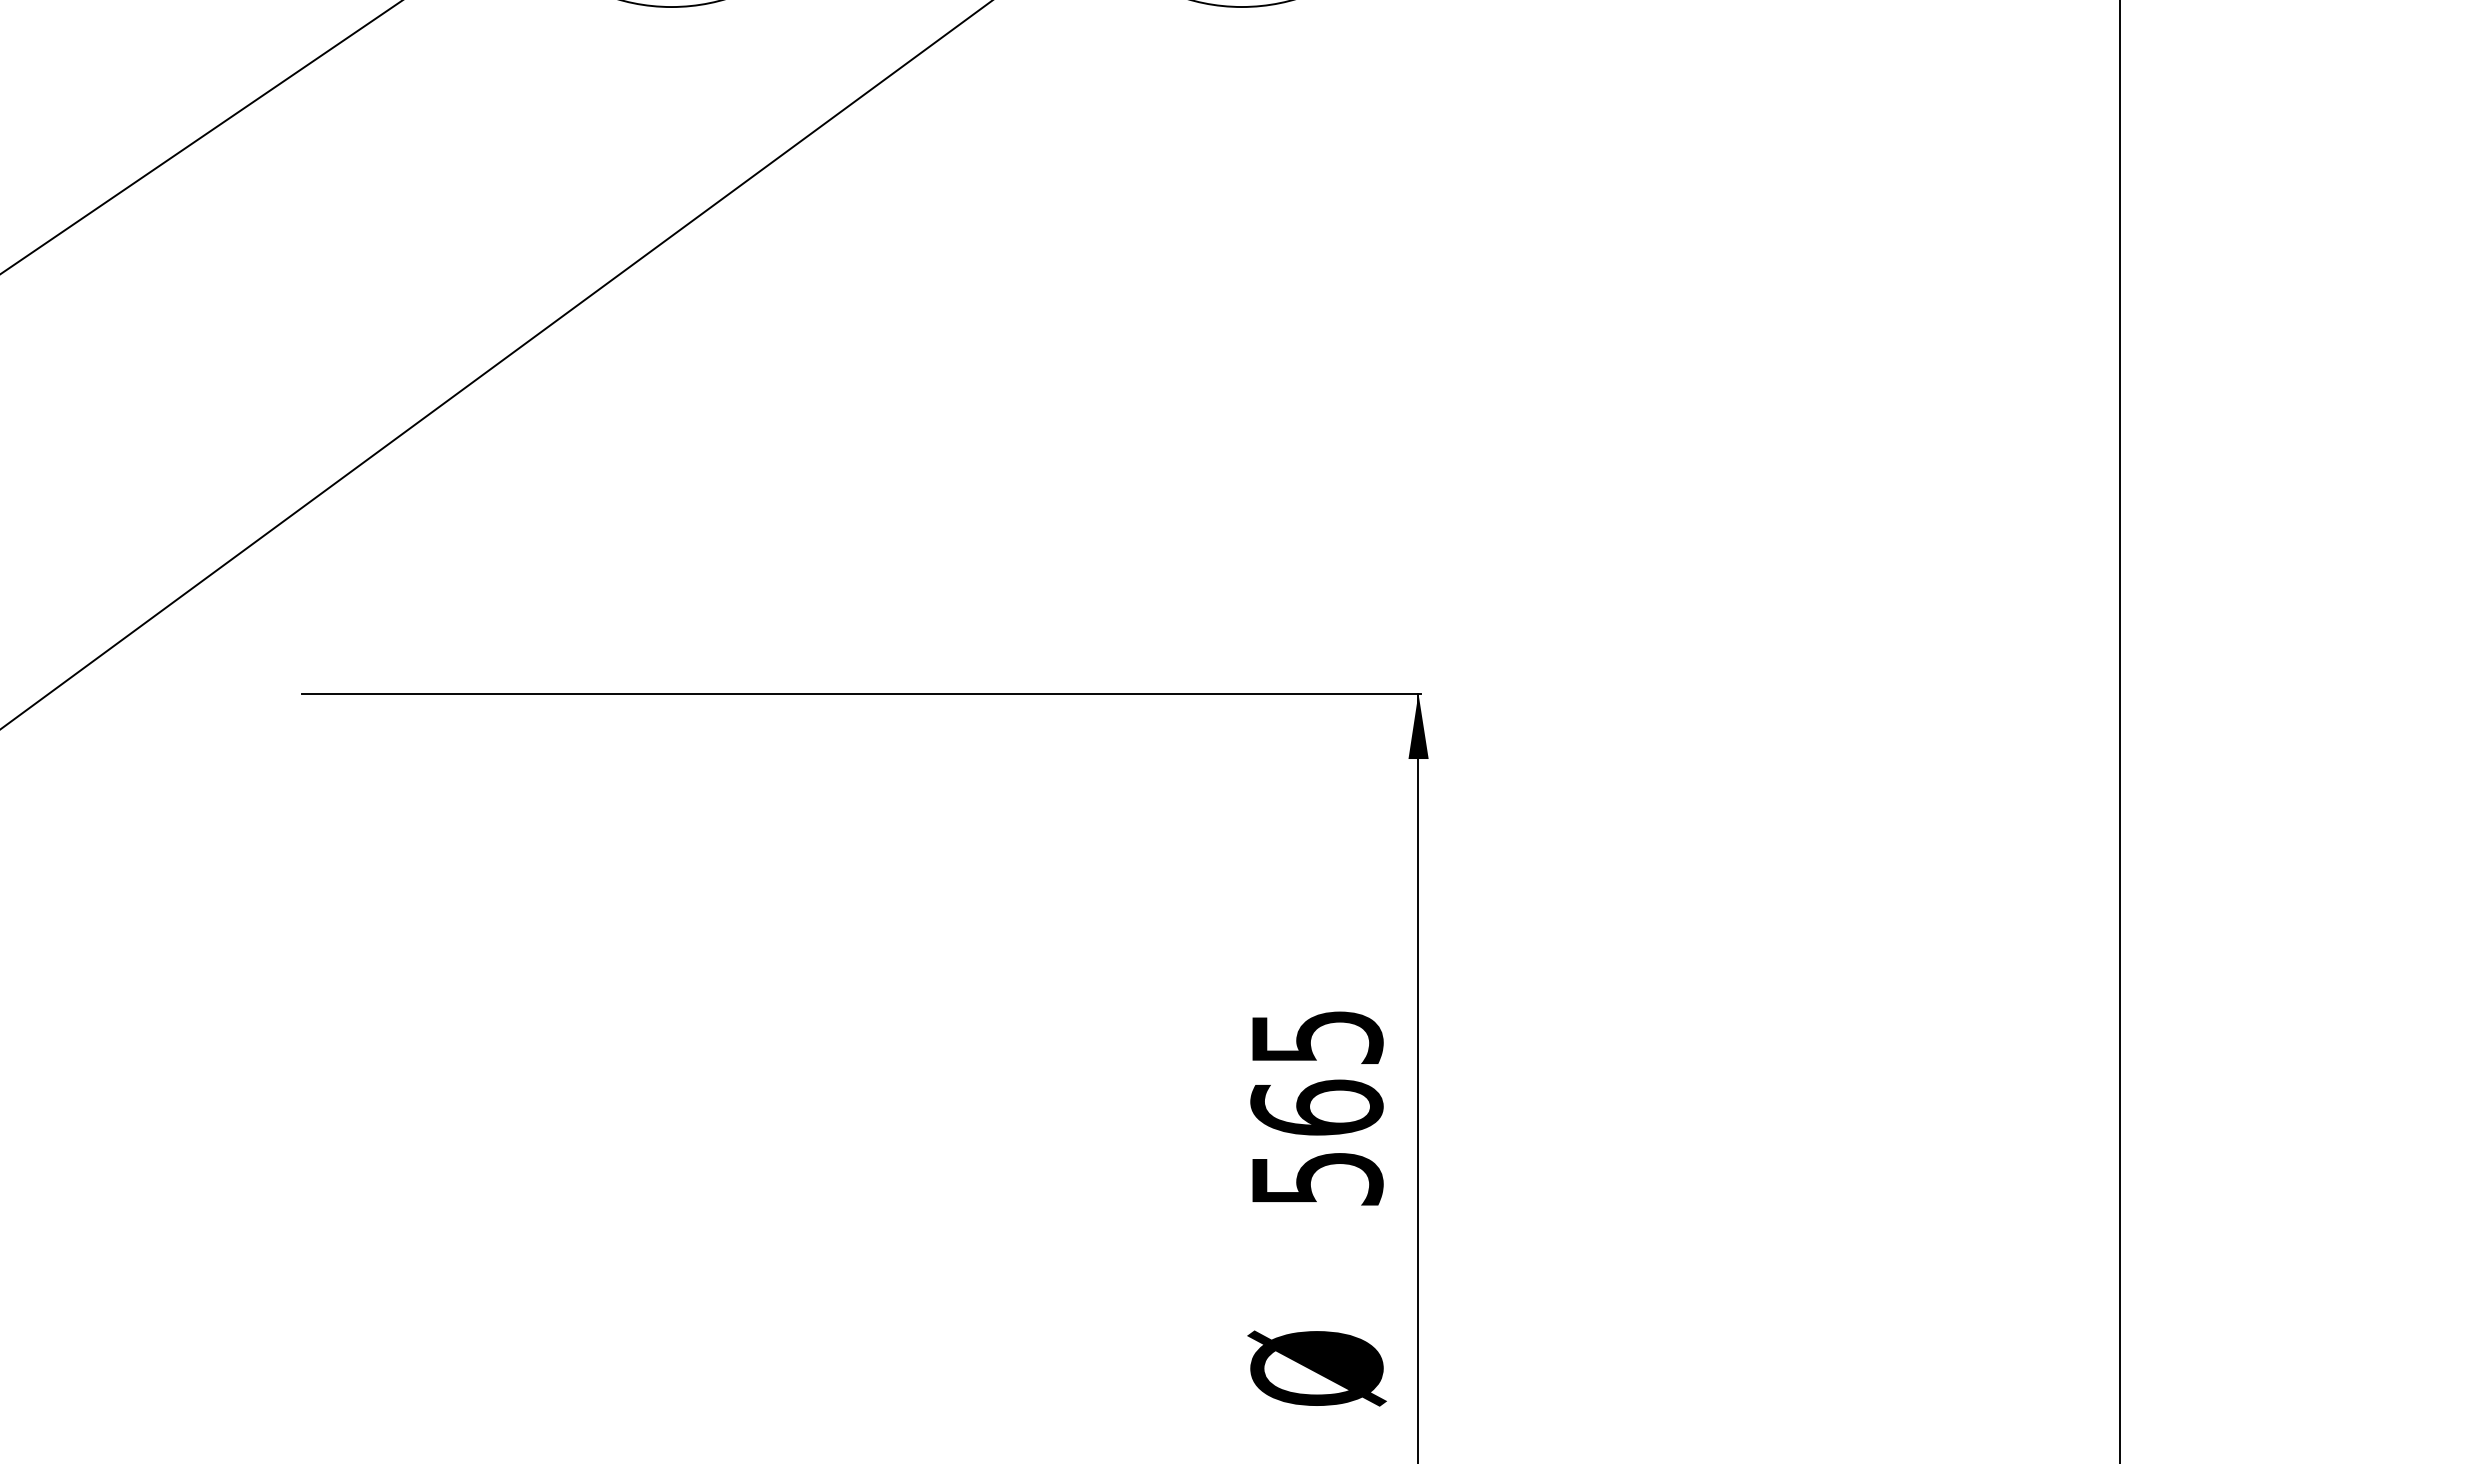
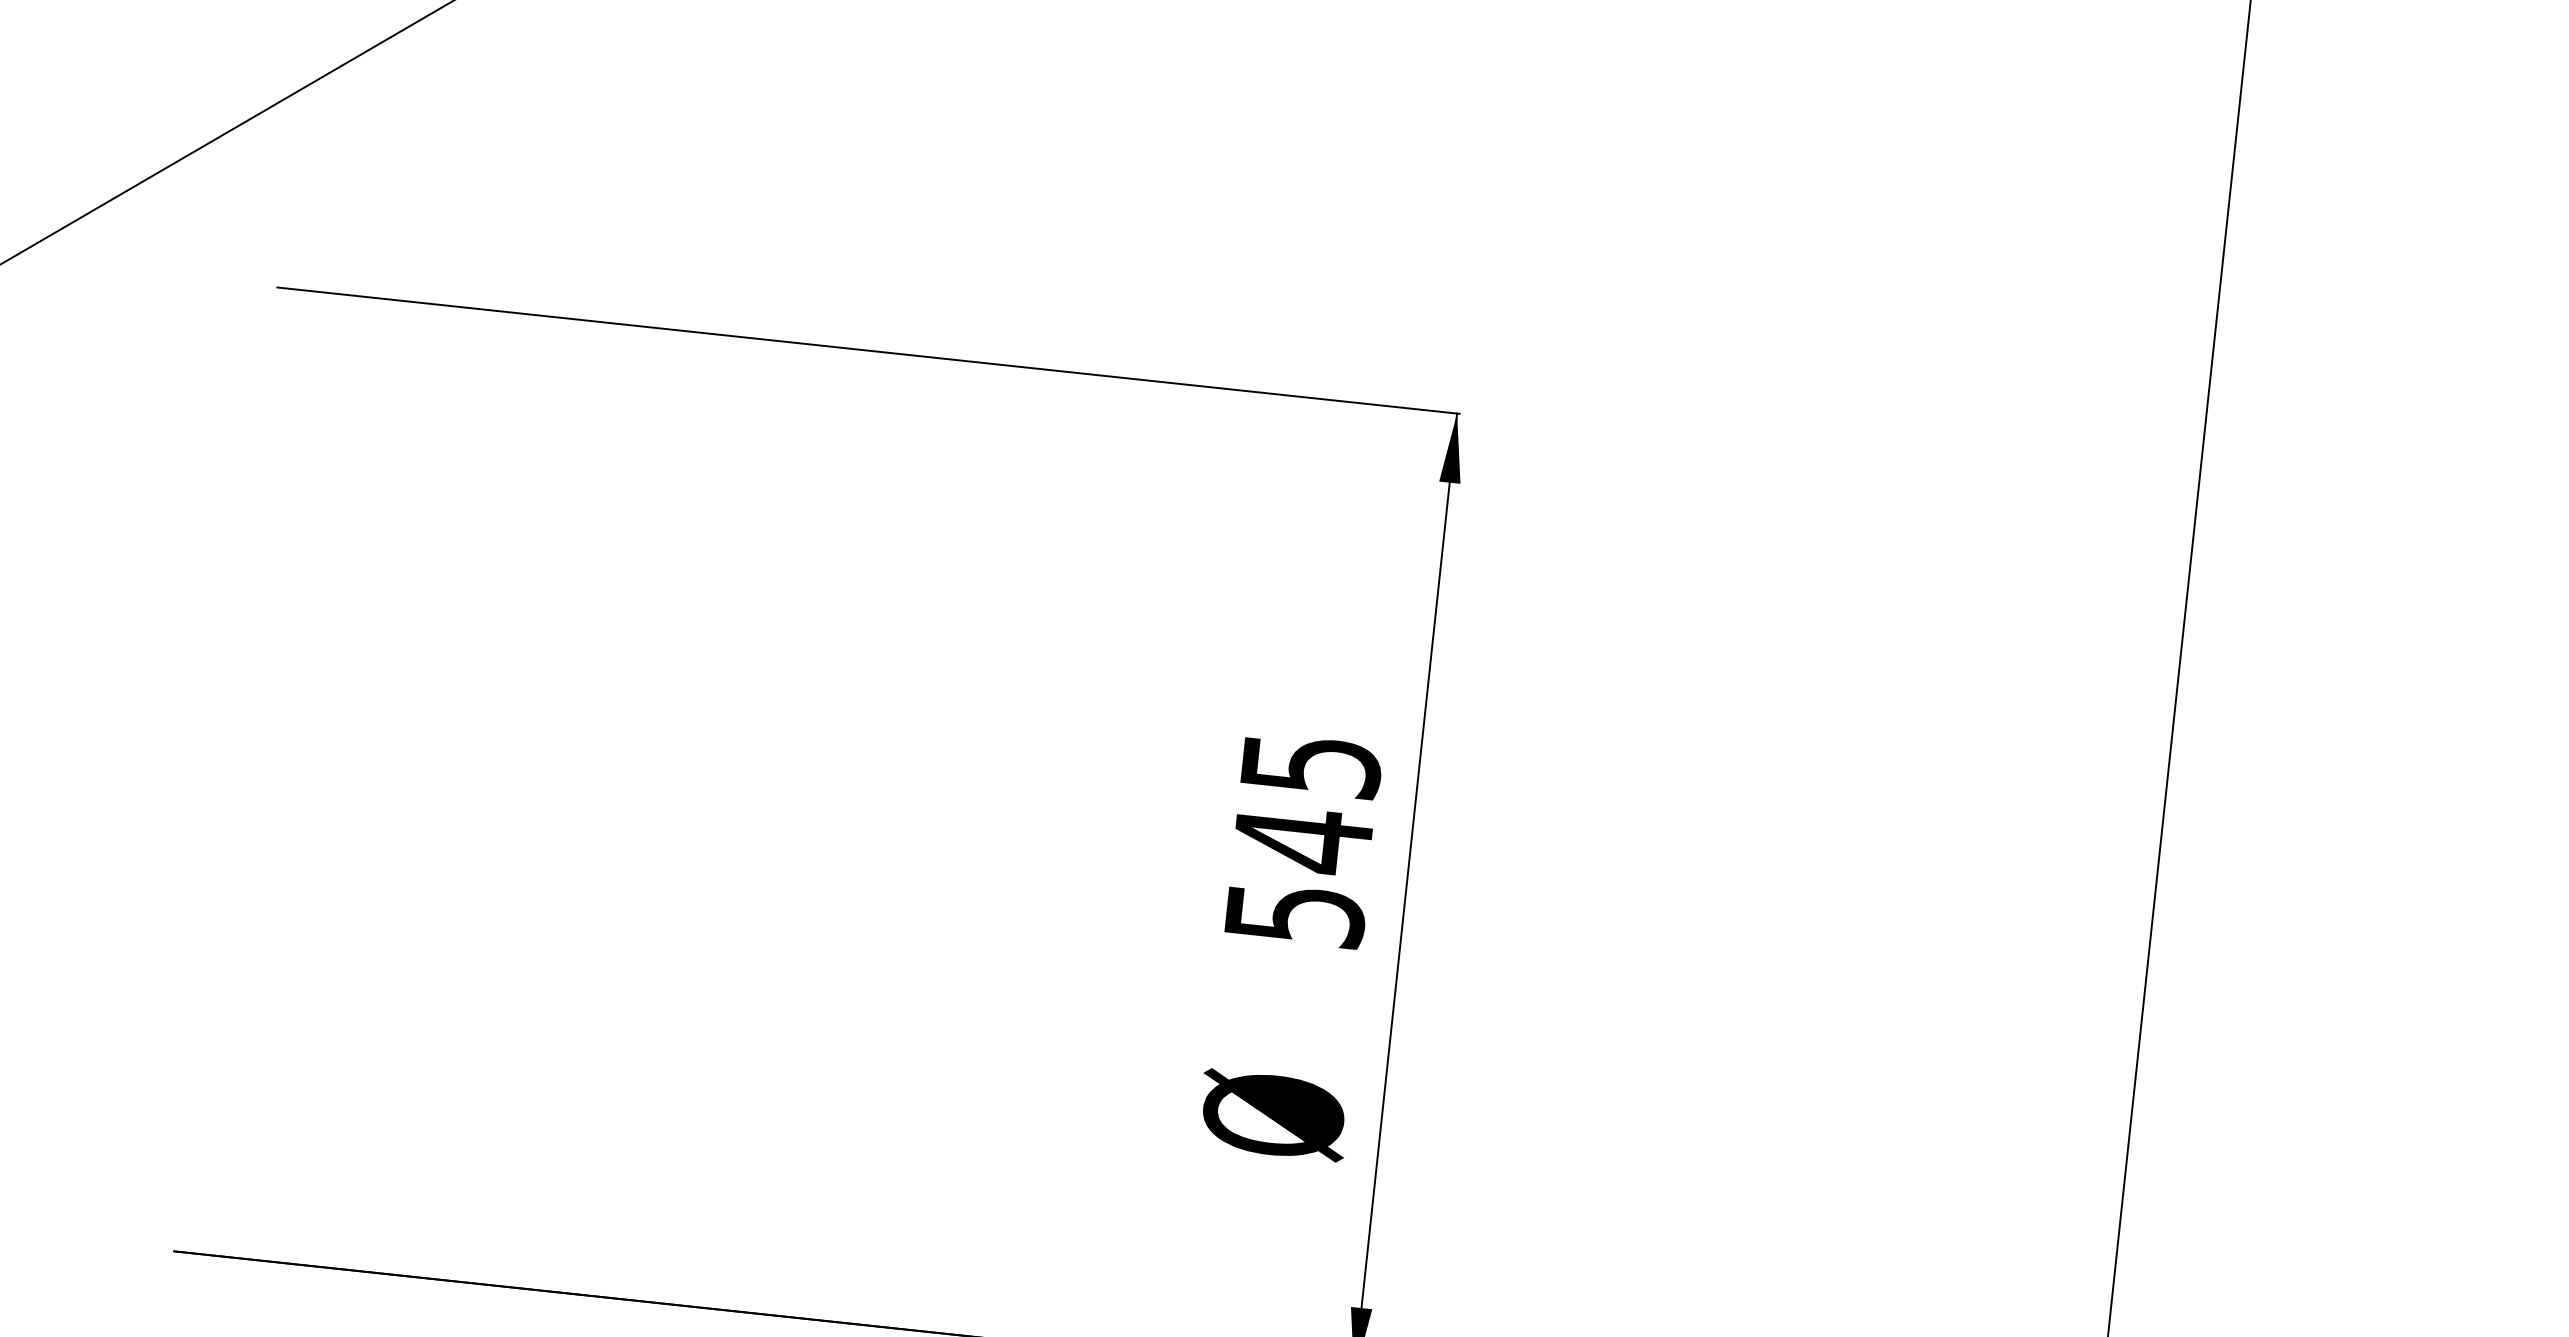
text: (1316, 1107) -> (1302, 839), 565 -> 545

